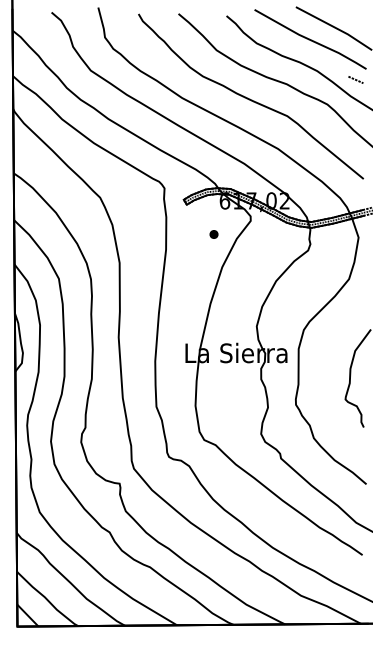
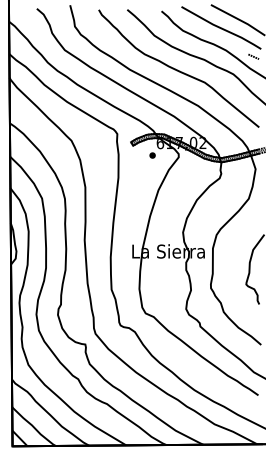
part: (213, 234) -> (152, 155), moved

